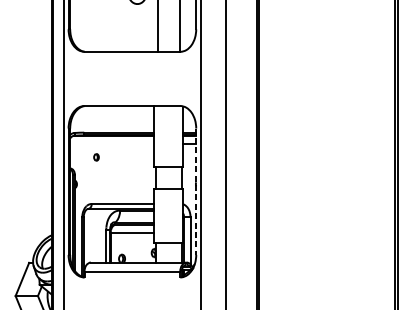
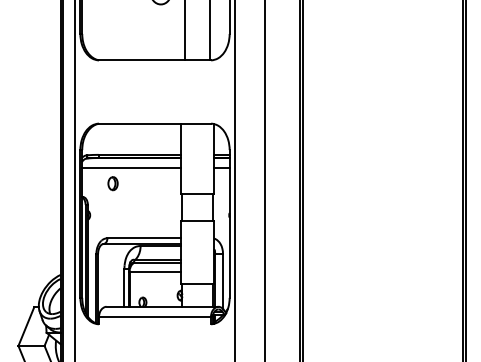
line: (112, 144) -> (131, 168), added
part: (96, 157) -> (112, 183), size x1.67
line: (196, 191) -> (229, 223), dashed -> solid

